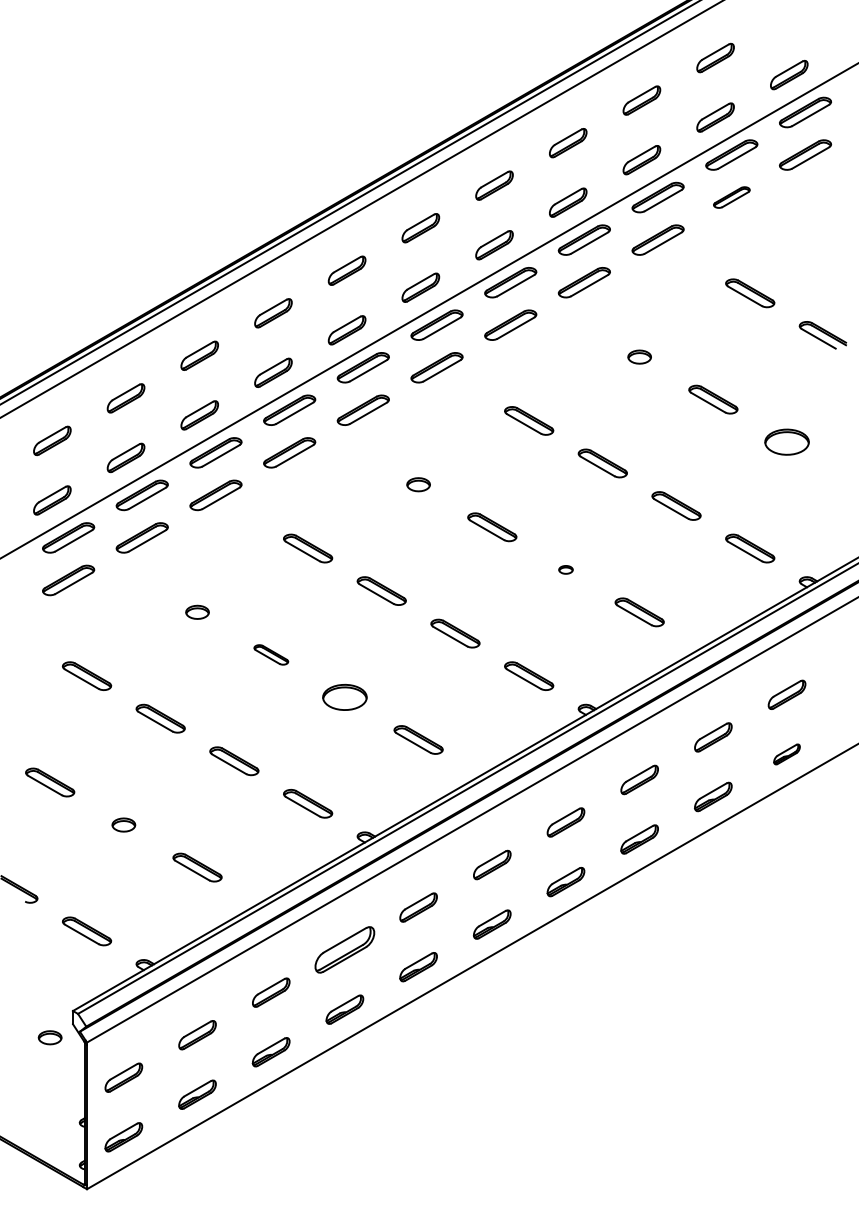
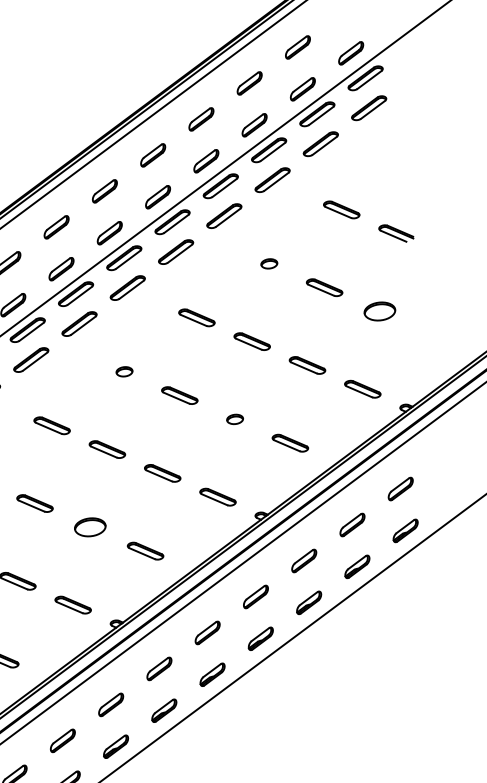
part: (731, 197) -> (320, 144), size x1.43
part: (565, 569) -> (234, 419), size x1.67
part: (271, 654) -> (35, 503), size x1.43
part: (786, 754) -> (405, 530), size x1.43
part: (344, 950) -> (110, 705), size x0.62

